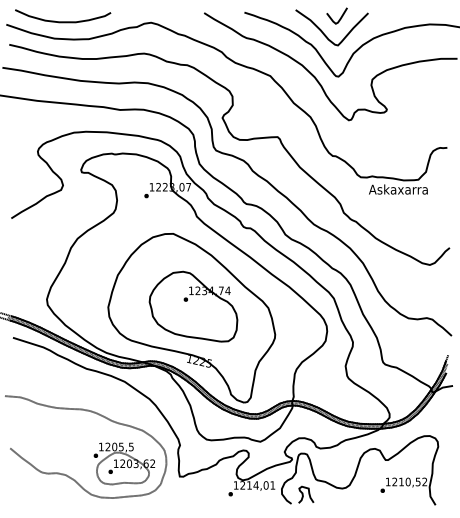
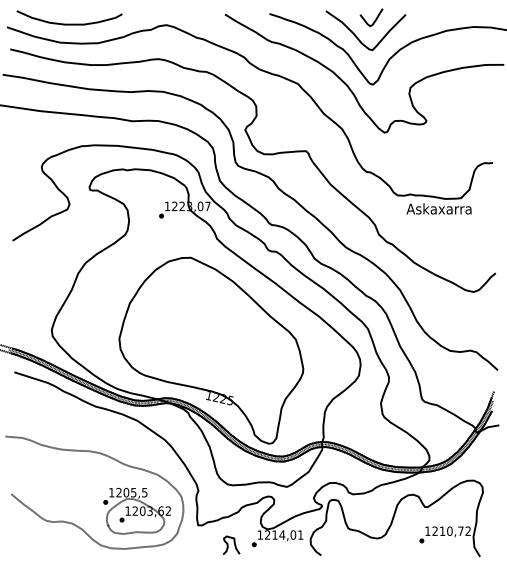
part: (193, 306) -> (213, 337), removed
text: (417, 482) -> (460, 531), 1210,52 -> 1210,72
curve: (308, 492) -> (233, 542), moved

